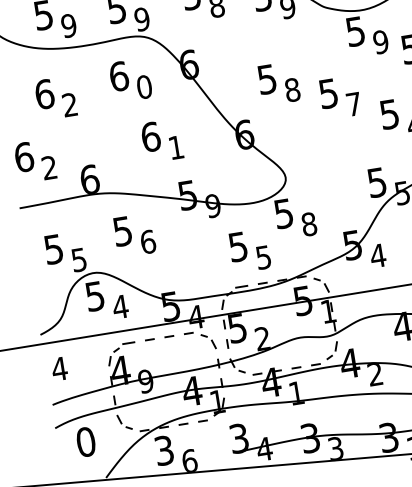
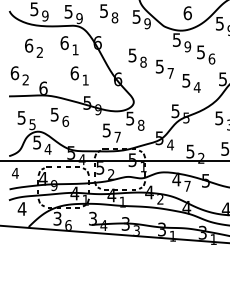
text: (144, 86) -> (75, 49), 0 -> 1
text: (262, 256) -> (117, 136), 5 -> 7
text: (84, 441) -> (21, 208), 0 -> 4

